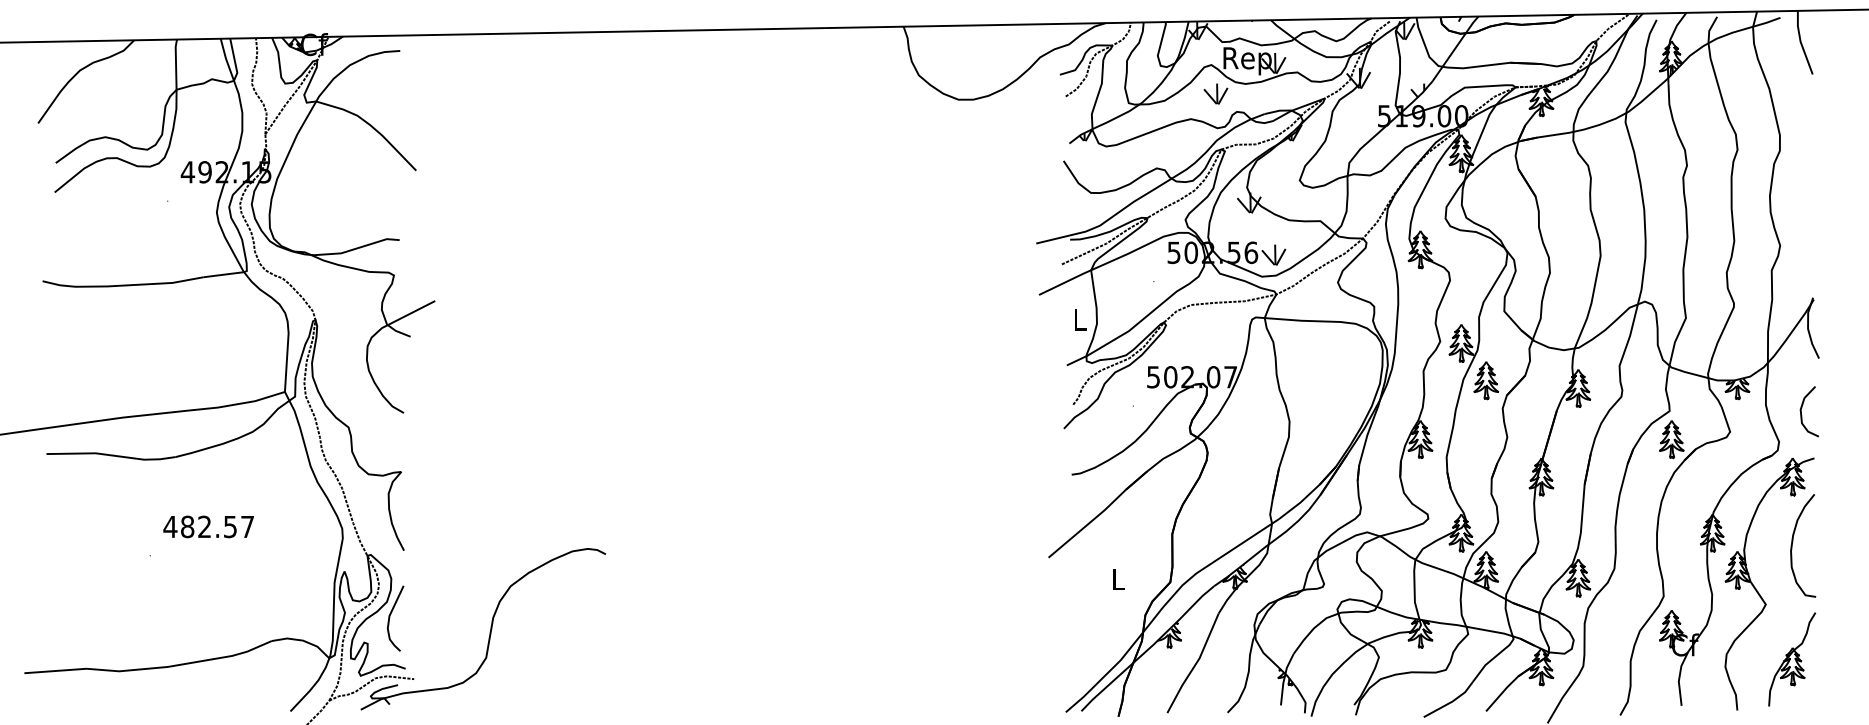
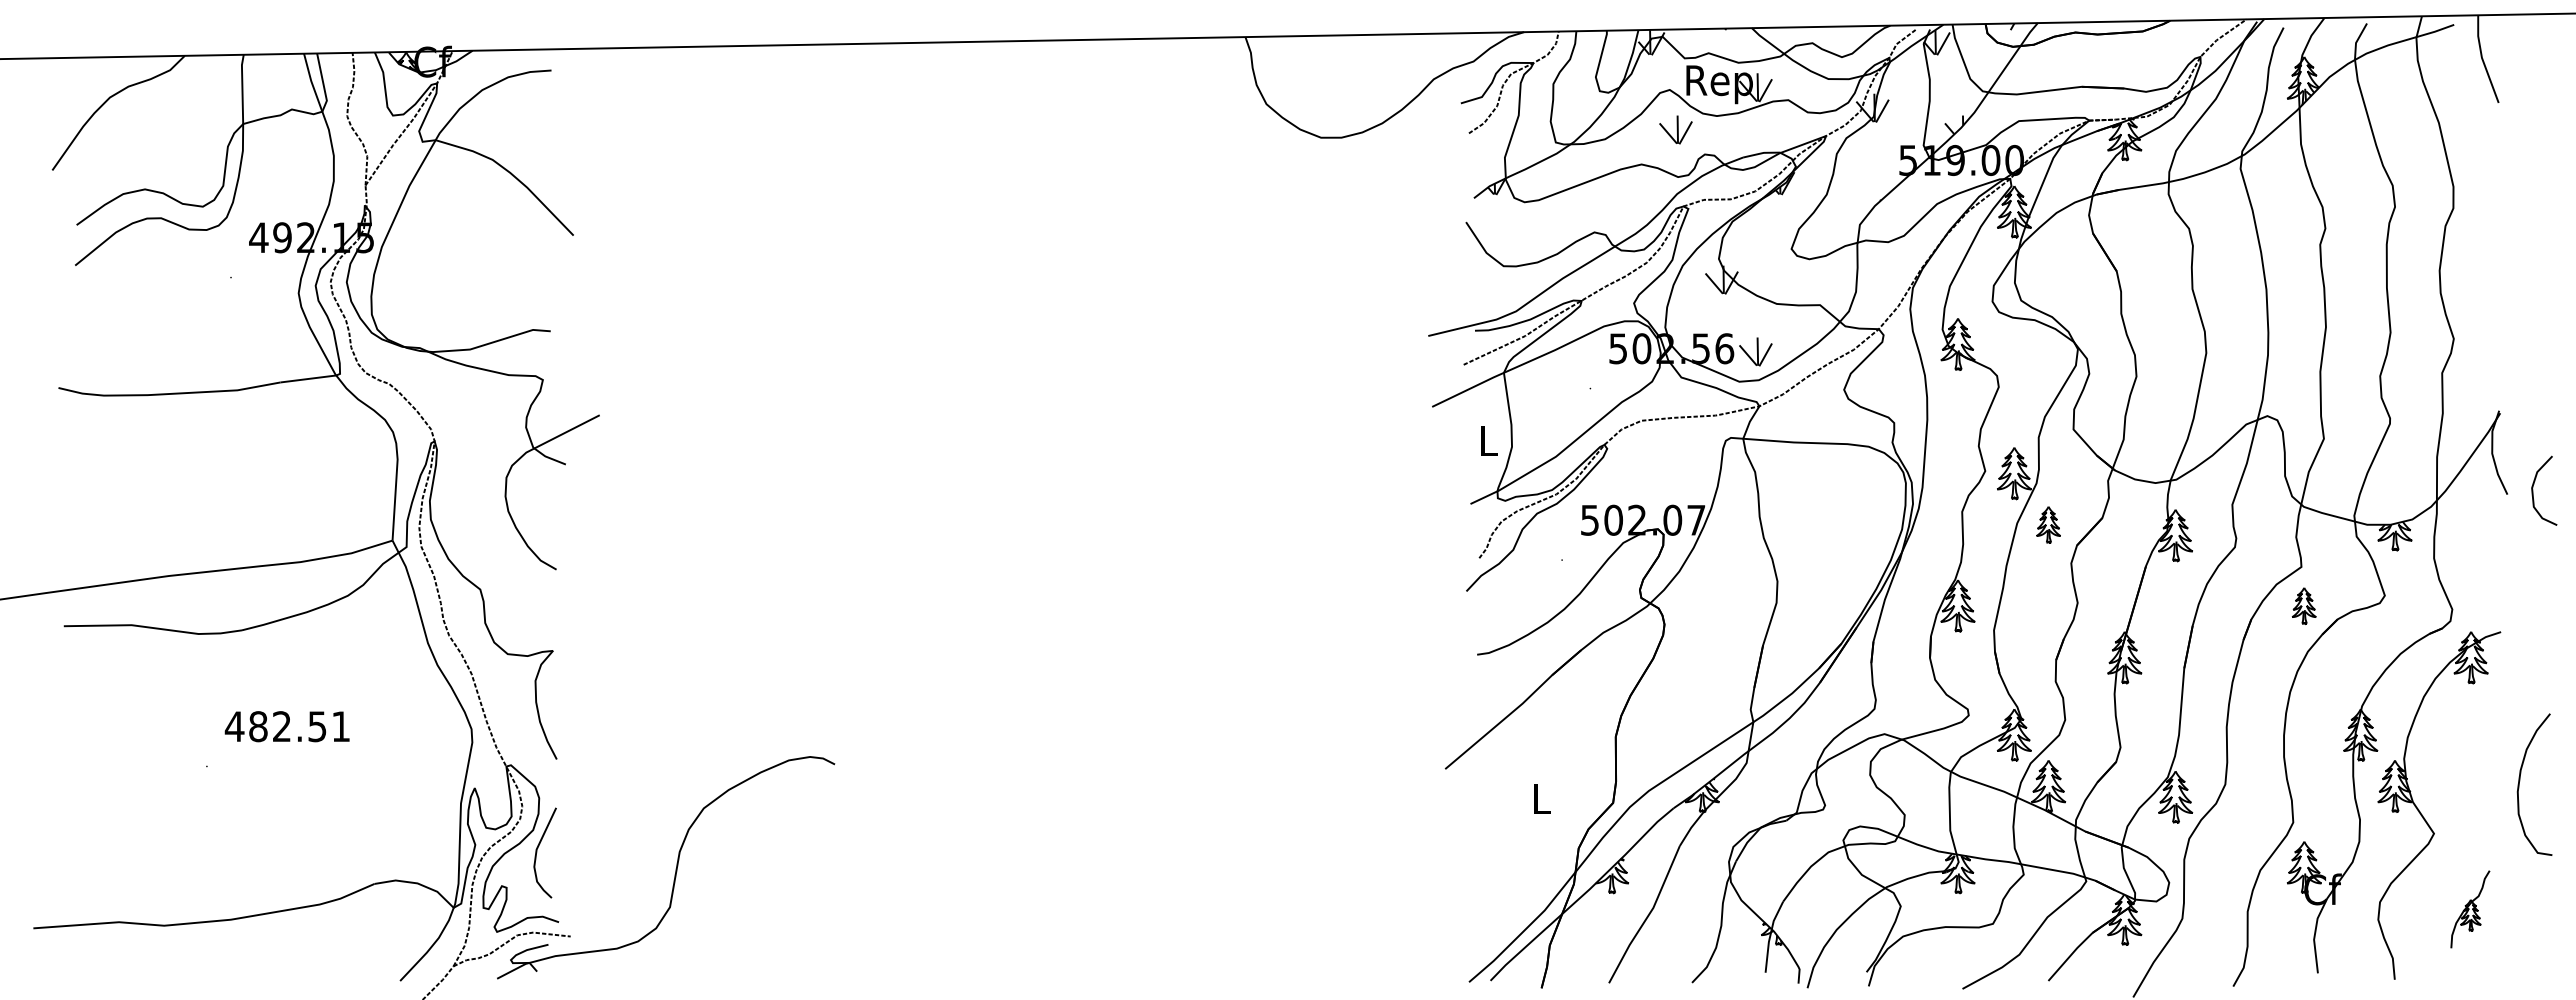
part: (1486, 380) -> (2048, 524), size x0.7
curve: (1801, 411) -> (2533, 490), moved
part: (1671, 439) -> (2303, 605), size x0.7
text: (247, 526) -> (340, 726), 482.57 -> 482.51
curve: (1793, 543) -> (2520, 781), moved
part: (1792, 659) -> (2470, 909), size x0.6

